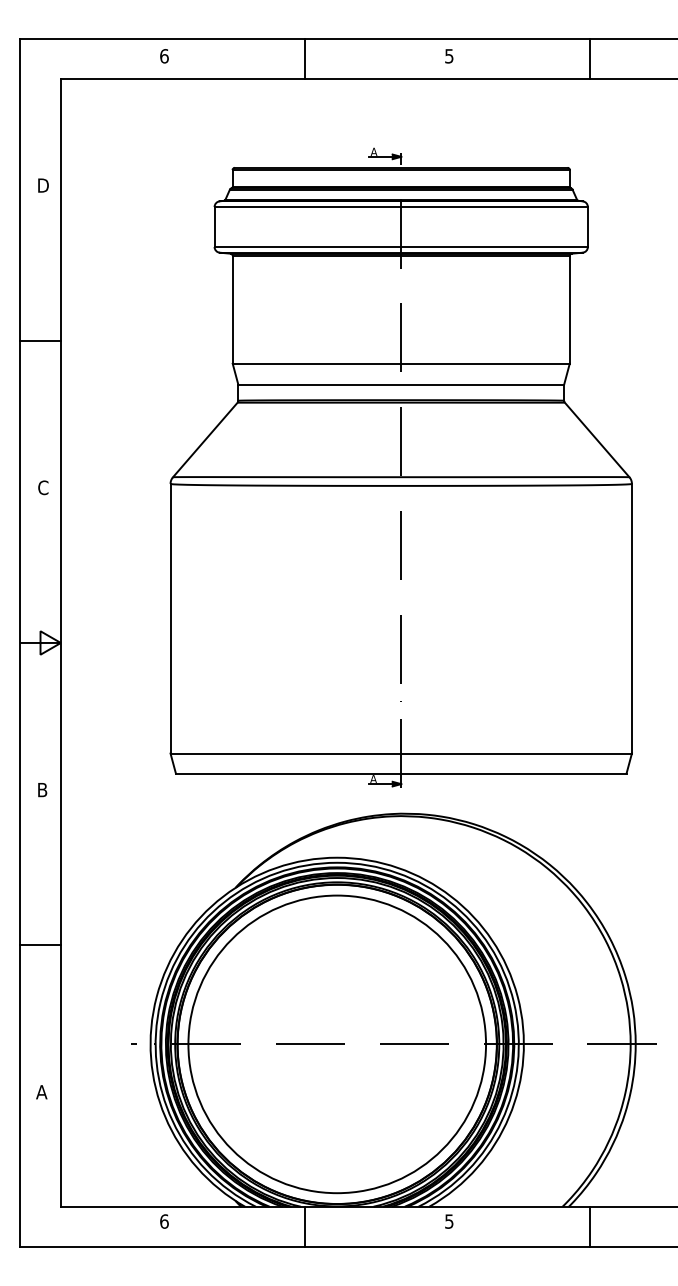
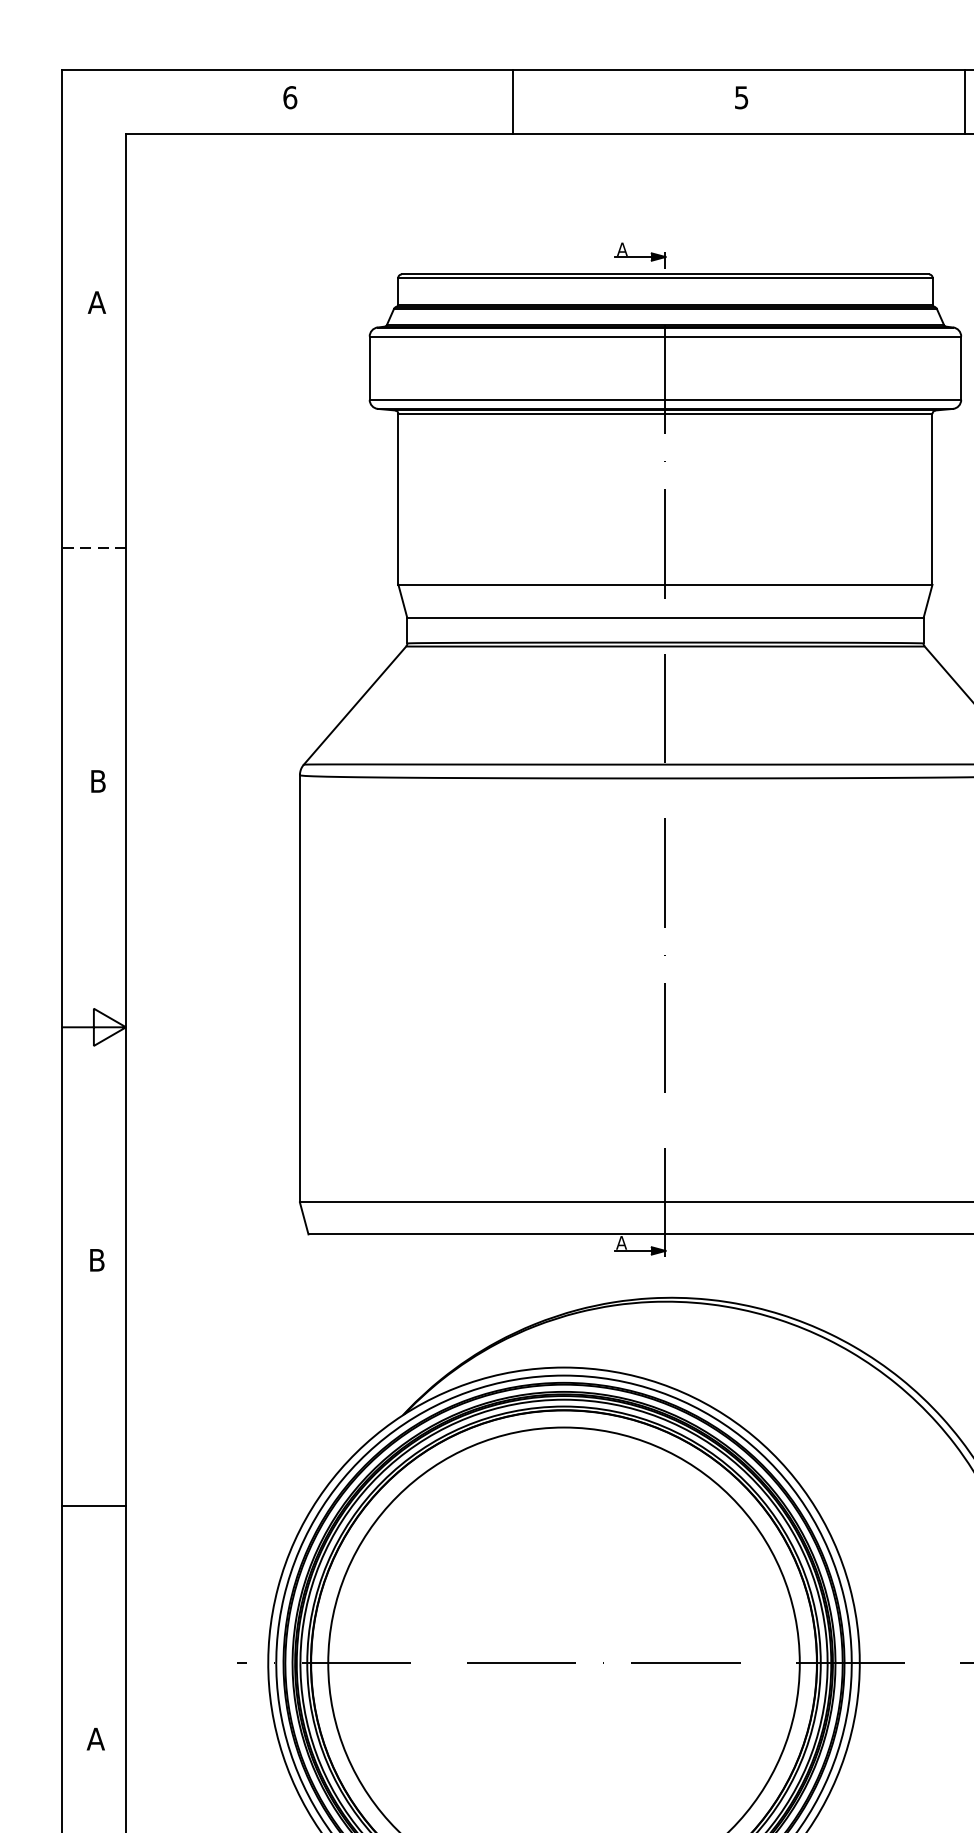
text: (42, 185) -> (97, 302), D -> A
line: (40, 340) -> (93, 548), solid -> dashed
text: (43, 487) -> (98, 780), C -> B

